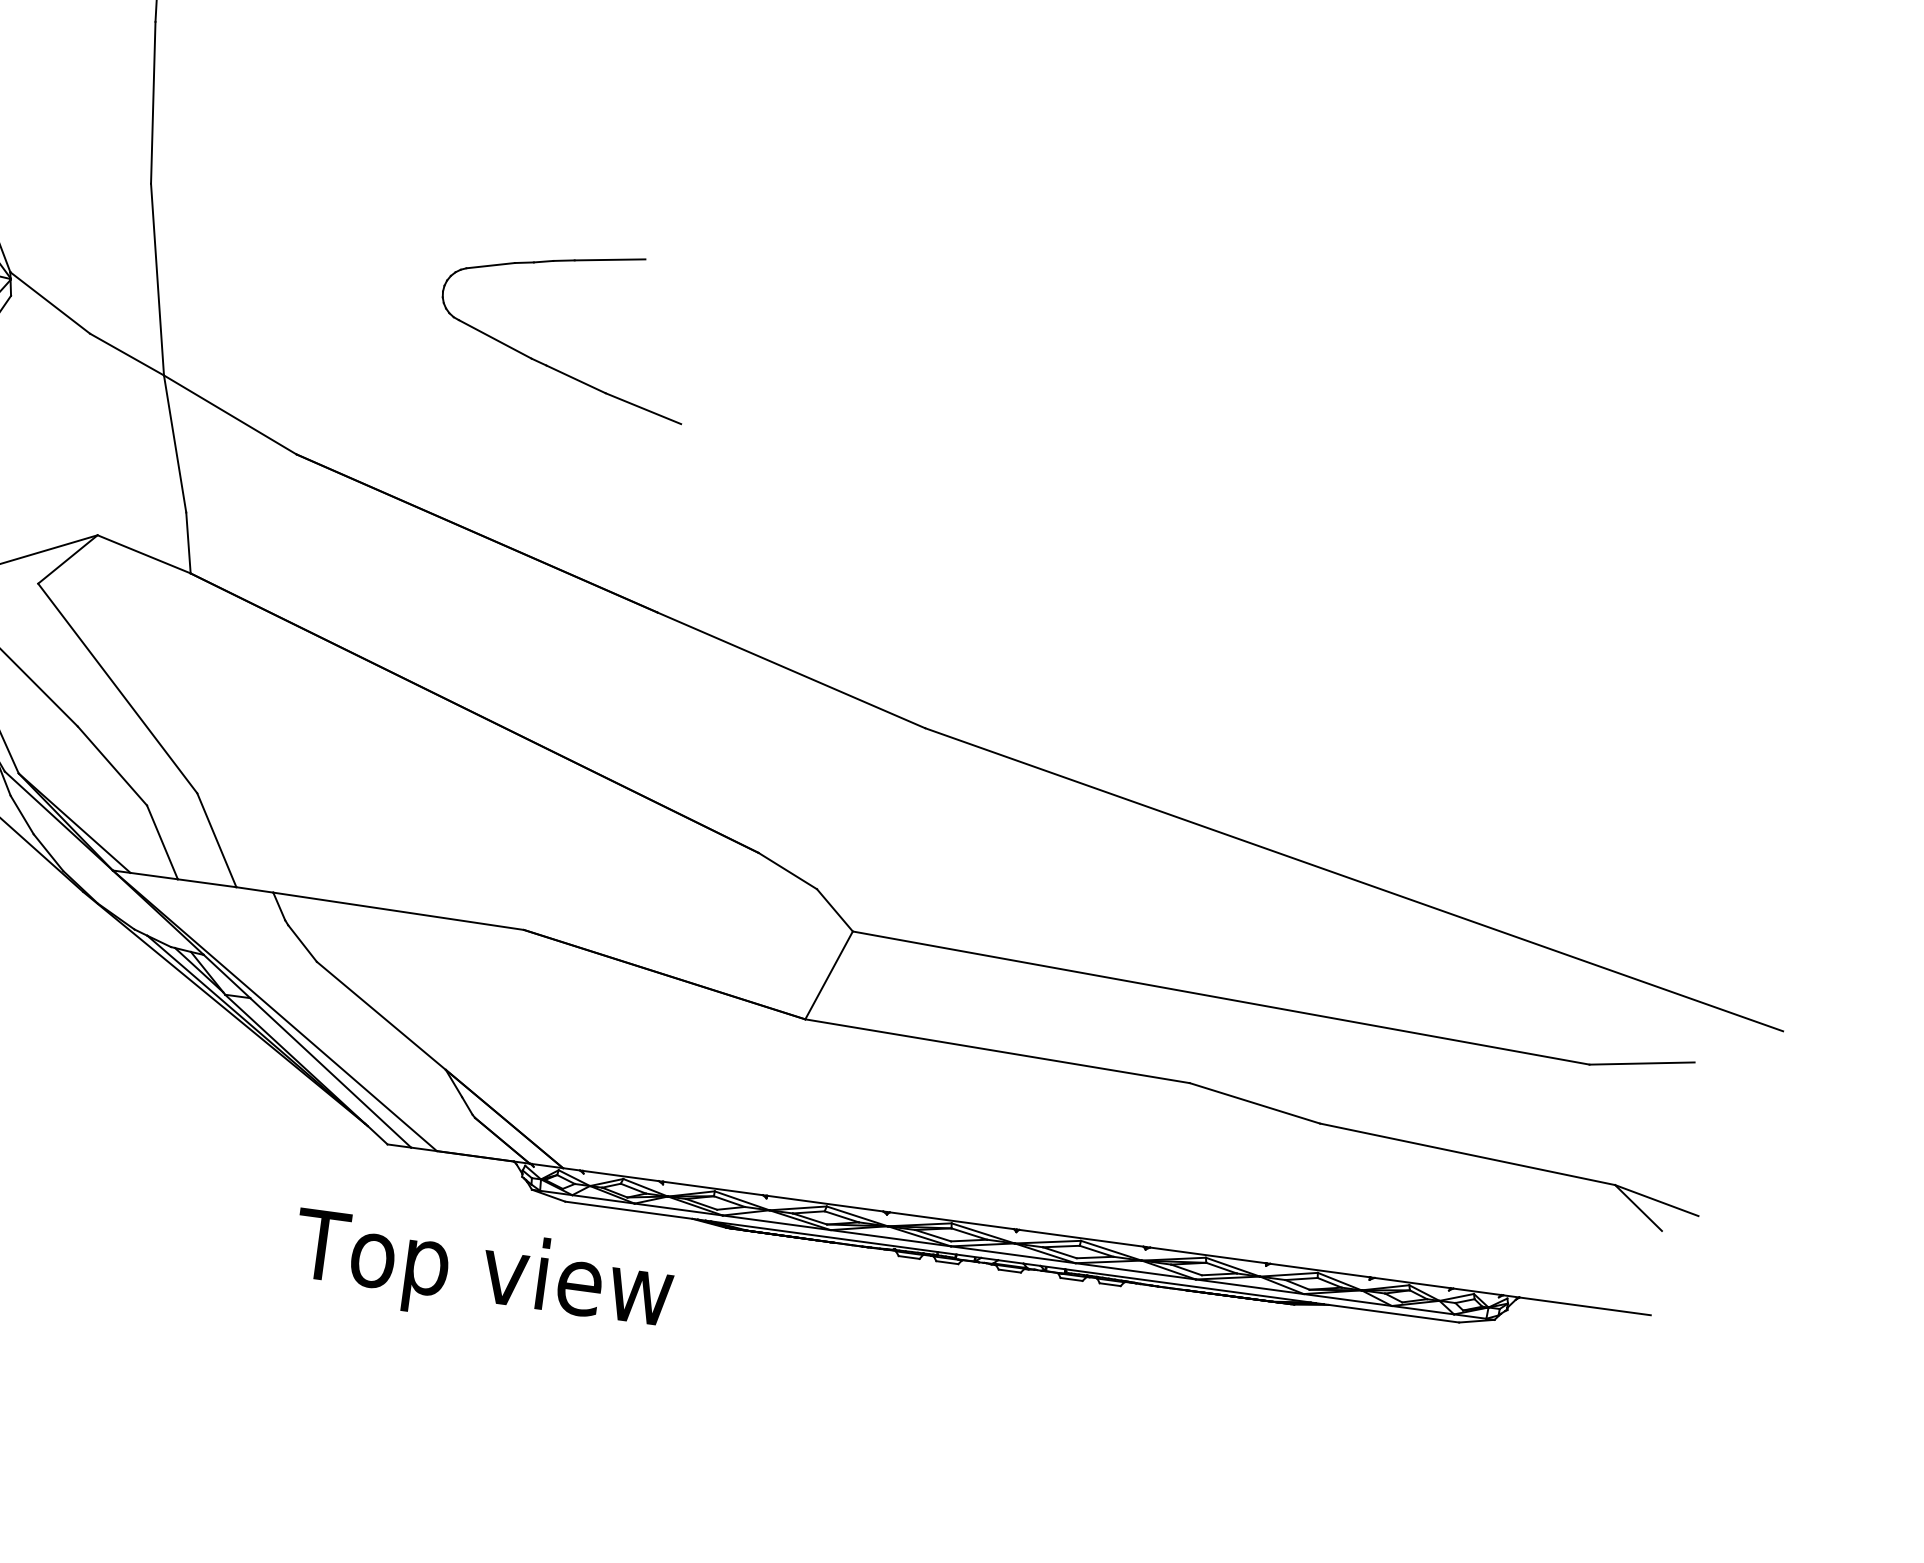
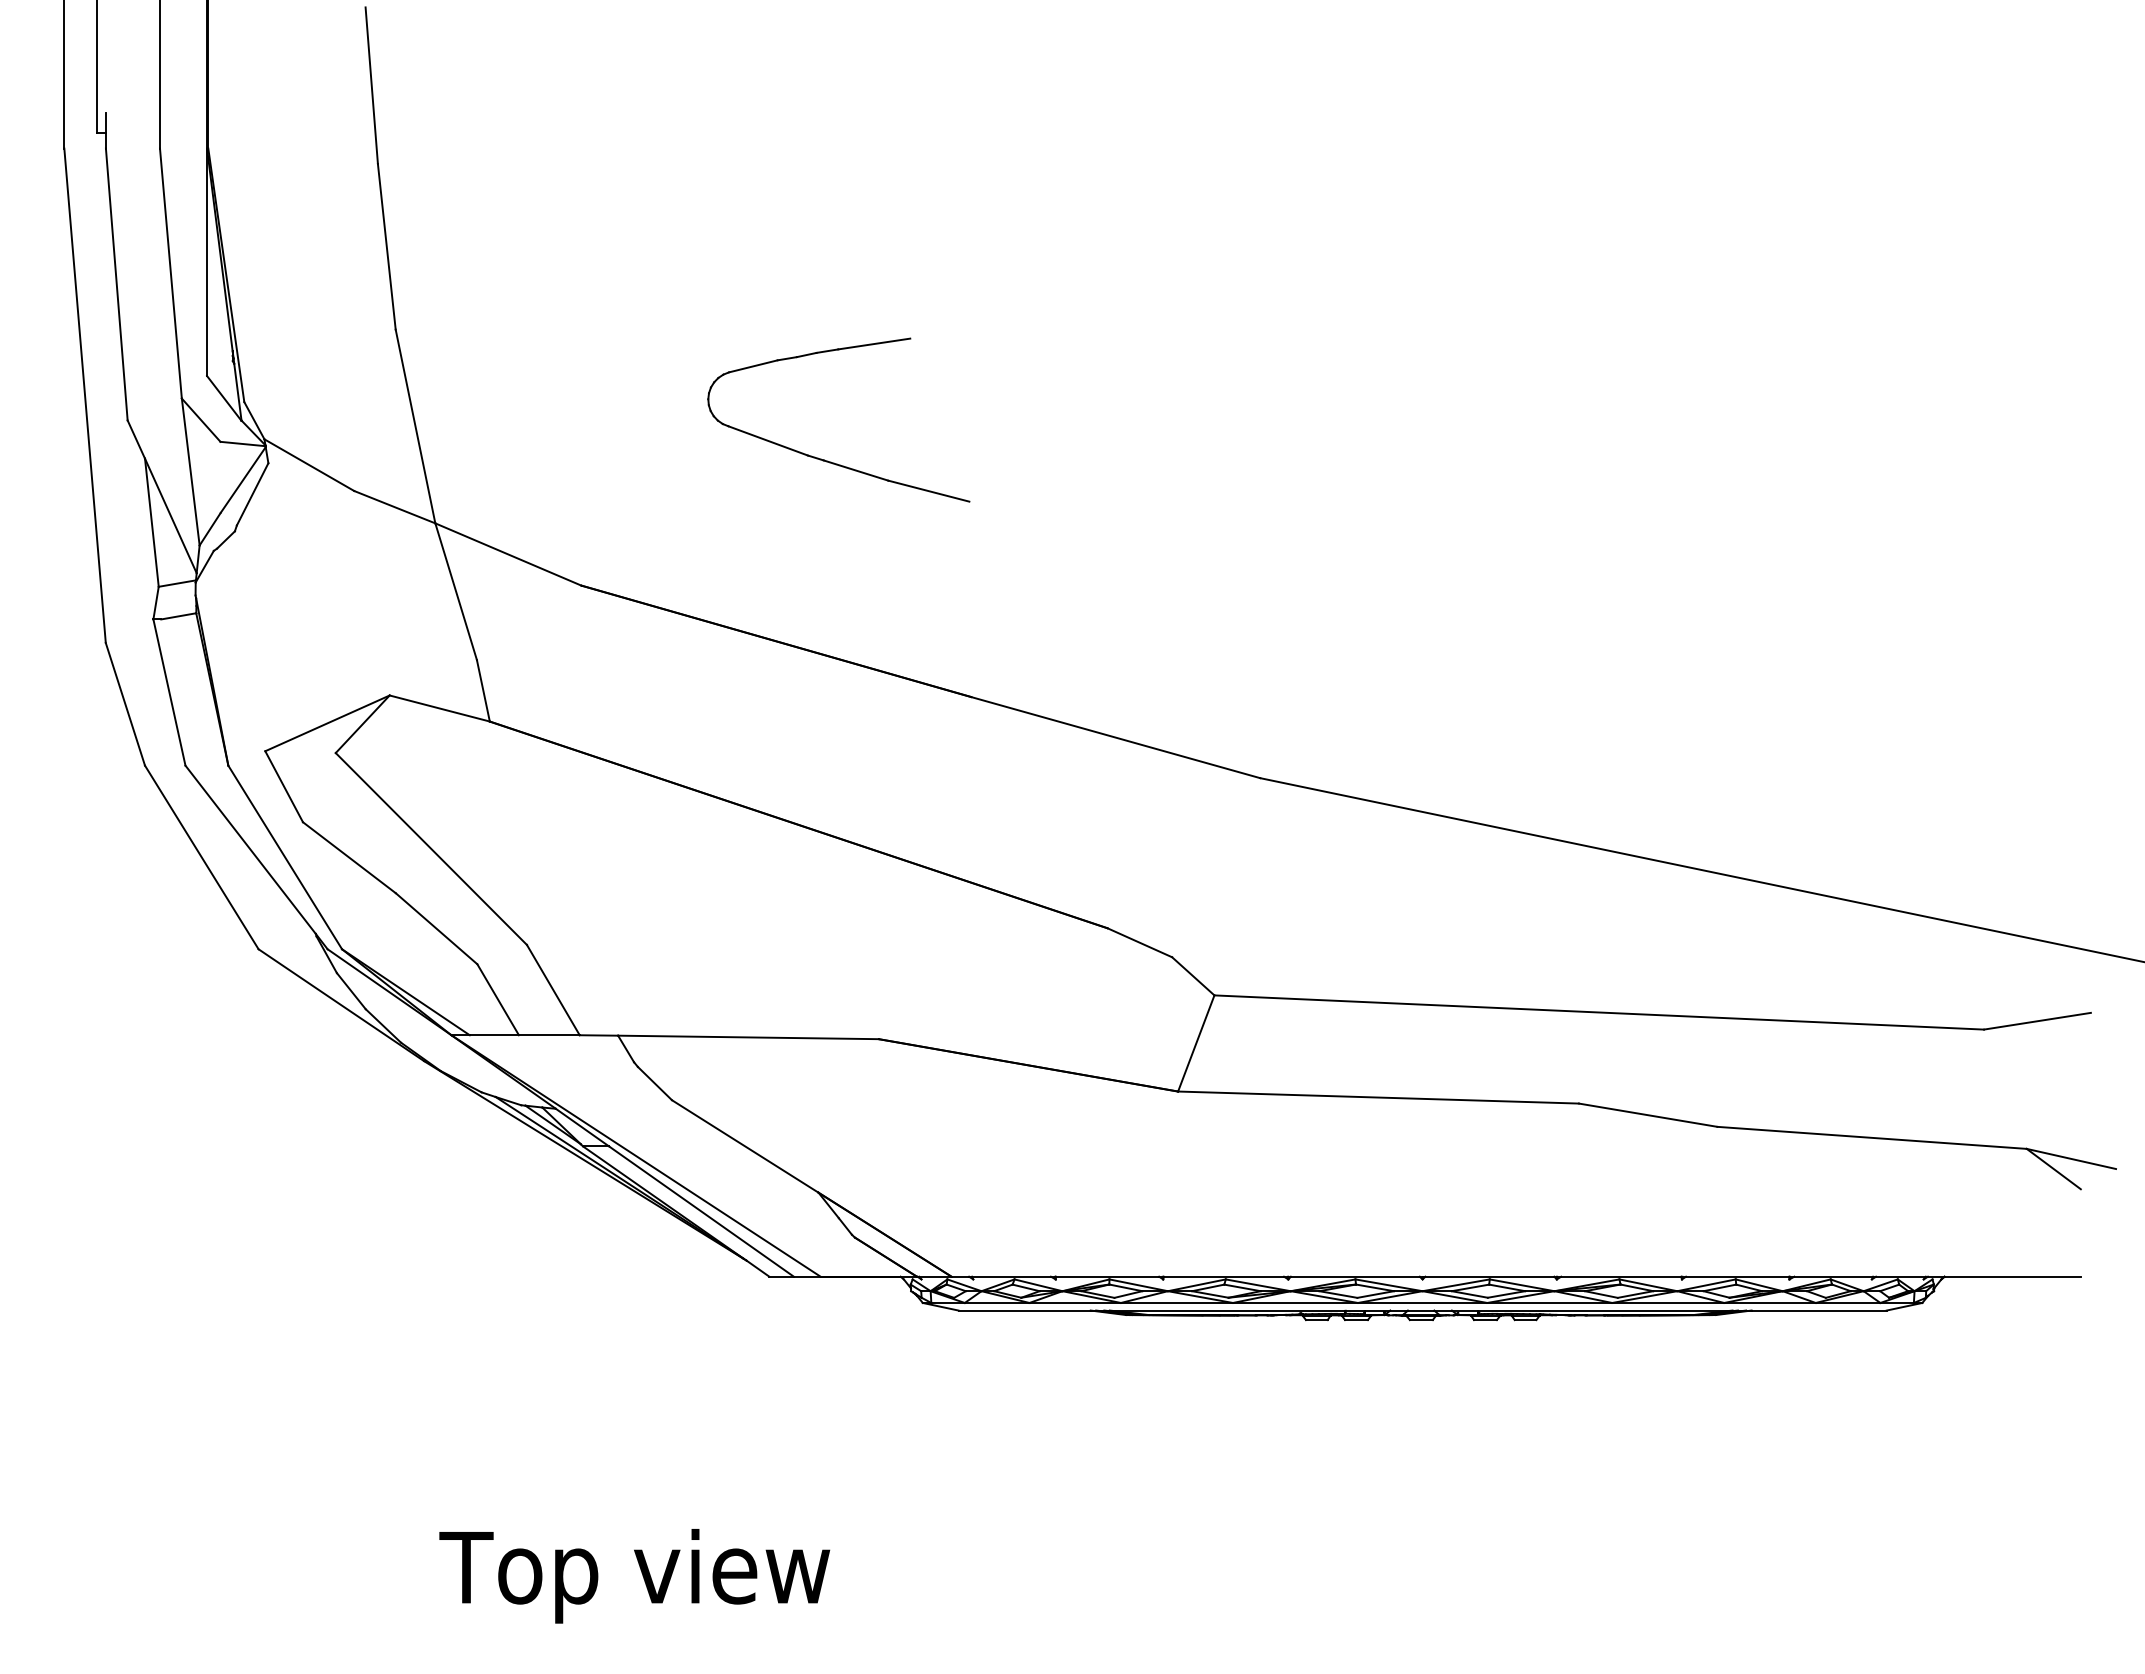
text: (482, 1275) -> (634, 1576), moved

